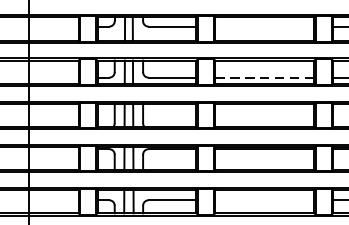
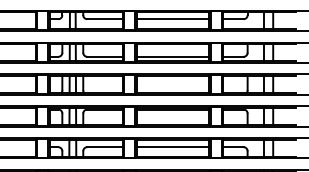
line: (264, 27) -> (172, 19), added
line: (264, 77) -> (172, 56), dashed -> solid
line: (264, 200) -> (172, 147), added

